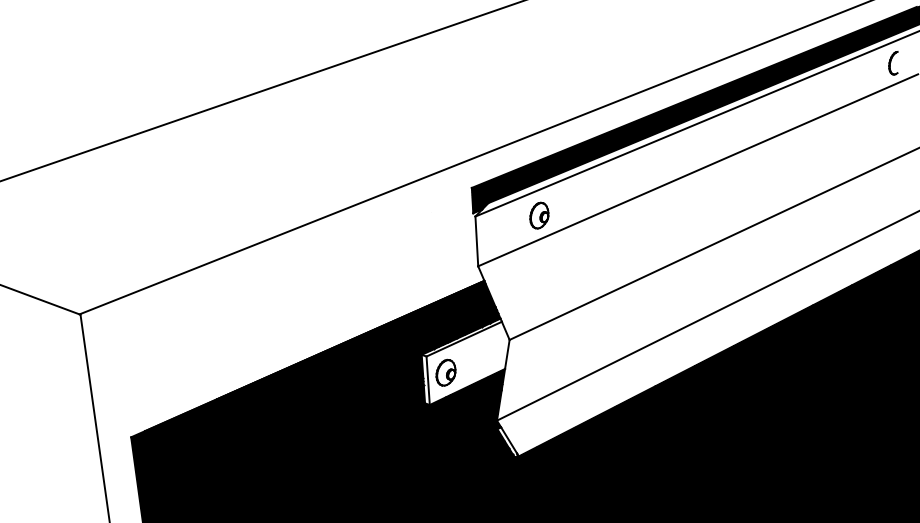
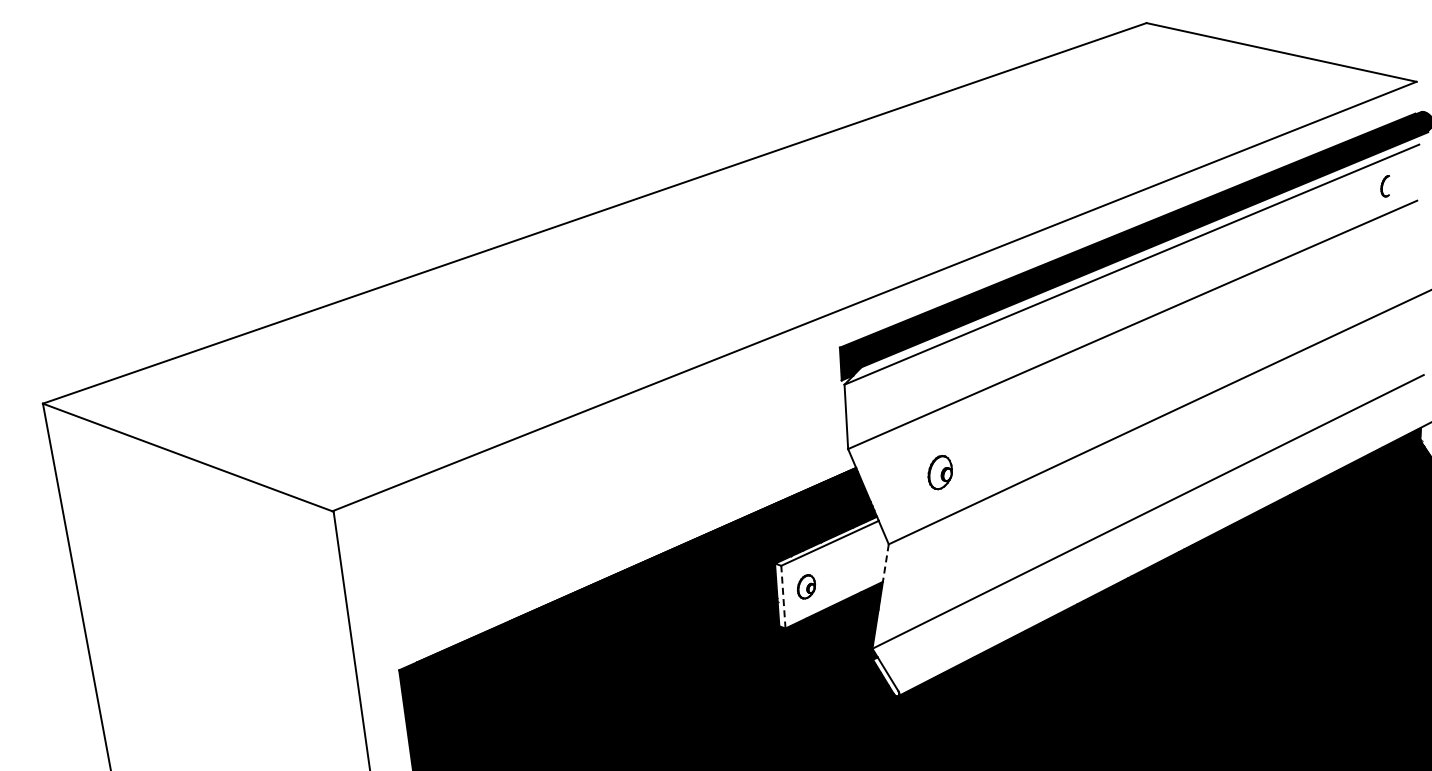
part: (892, 62) -> (1384, 185), size x0.7
part: (538, 215) -> (939, 472), moved
line: (507, 354) -> (885, 563), solid -> dashed
part: (446, 372) -> (806, 586), size x0.7
line: (428, 380) -> (783, 596), solid -> dashed

